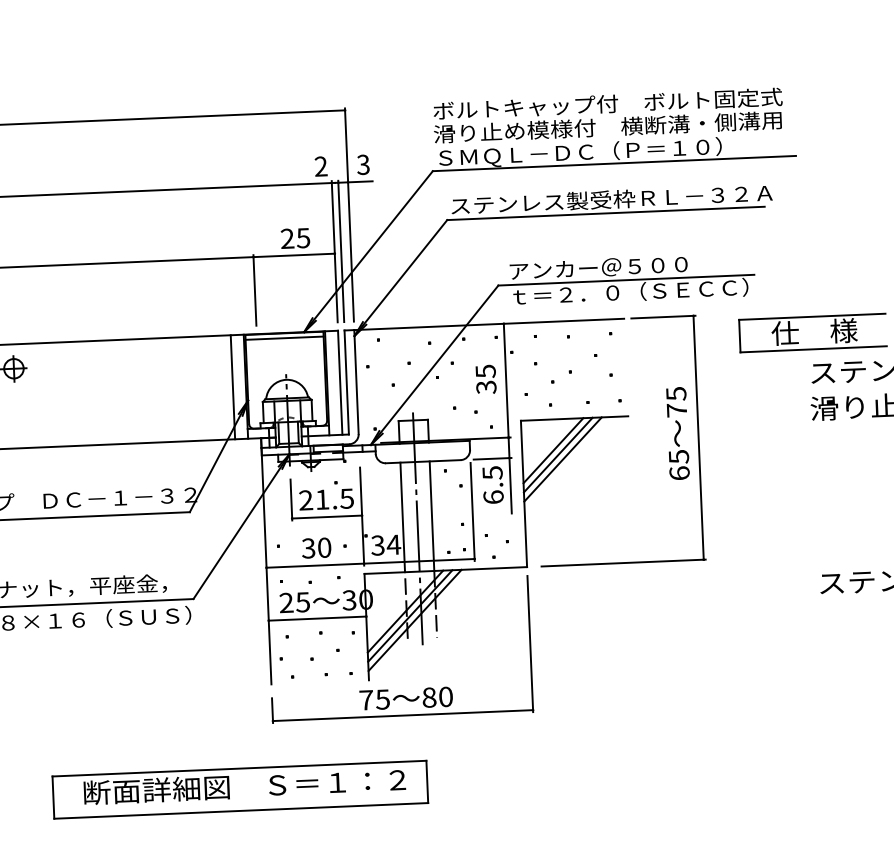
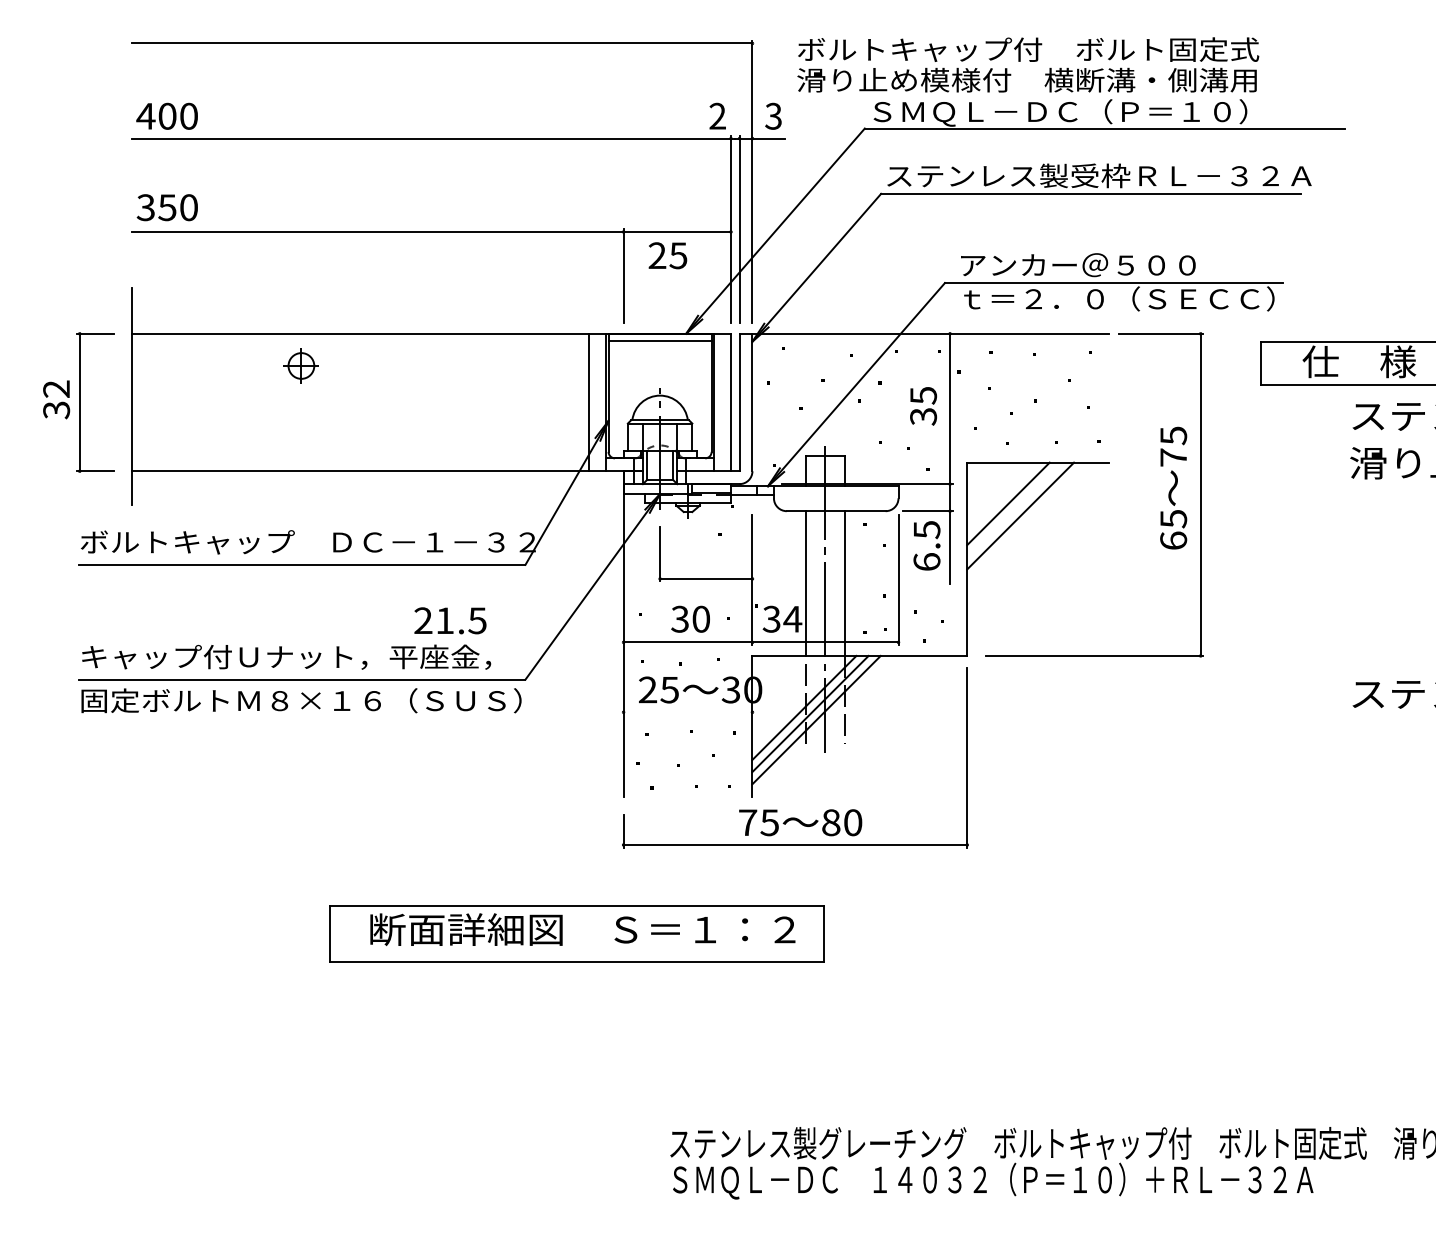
text: (608, 115) -> (1028, 64), moved
text: (295, 238) -> (667, 255), moved
line: (558, 454) -> (1014, 509), removed
text: (326, 499) -> (450, 620), moved
line: (317, 618) -> (687, 712), removed

